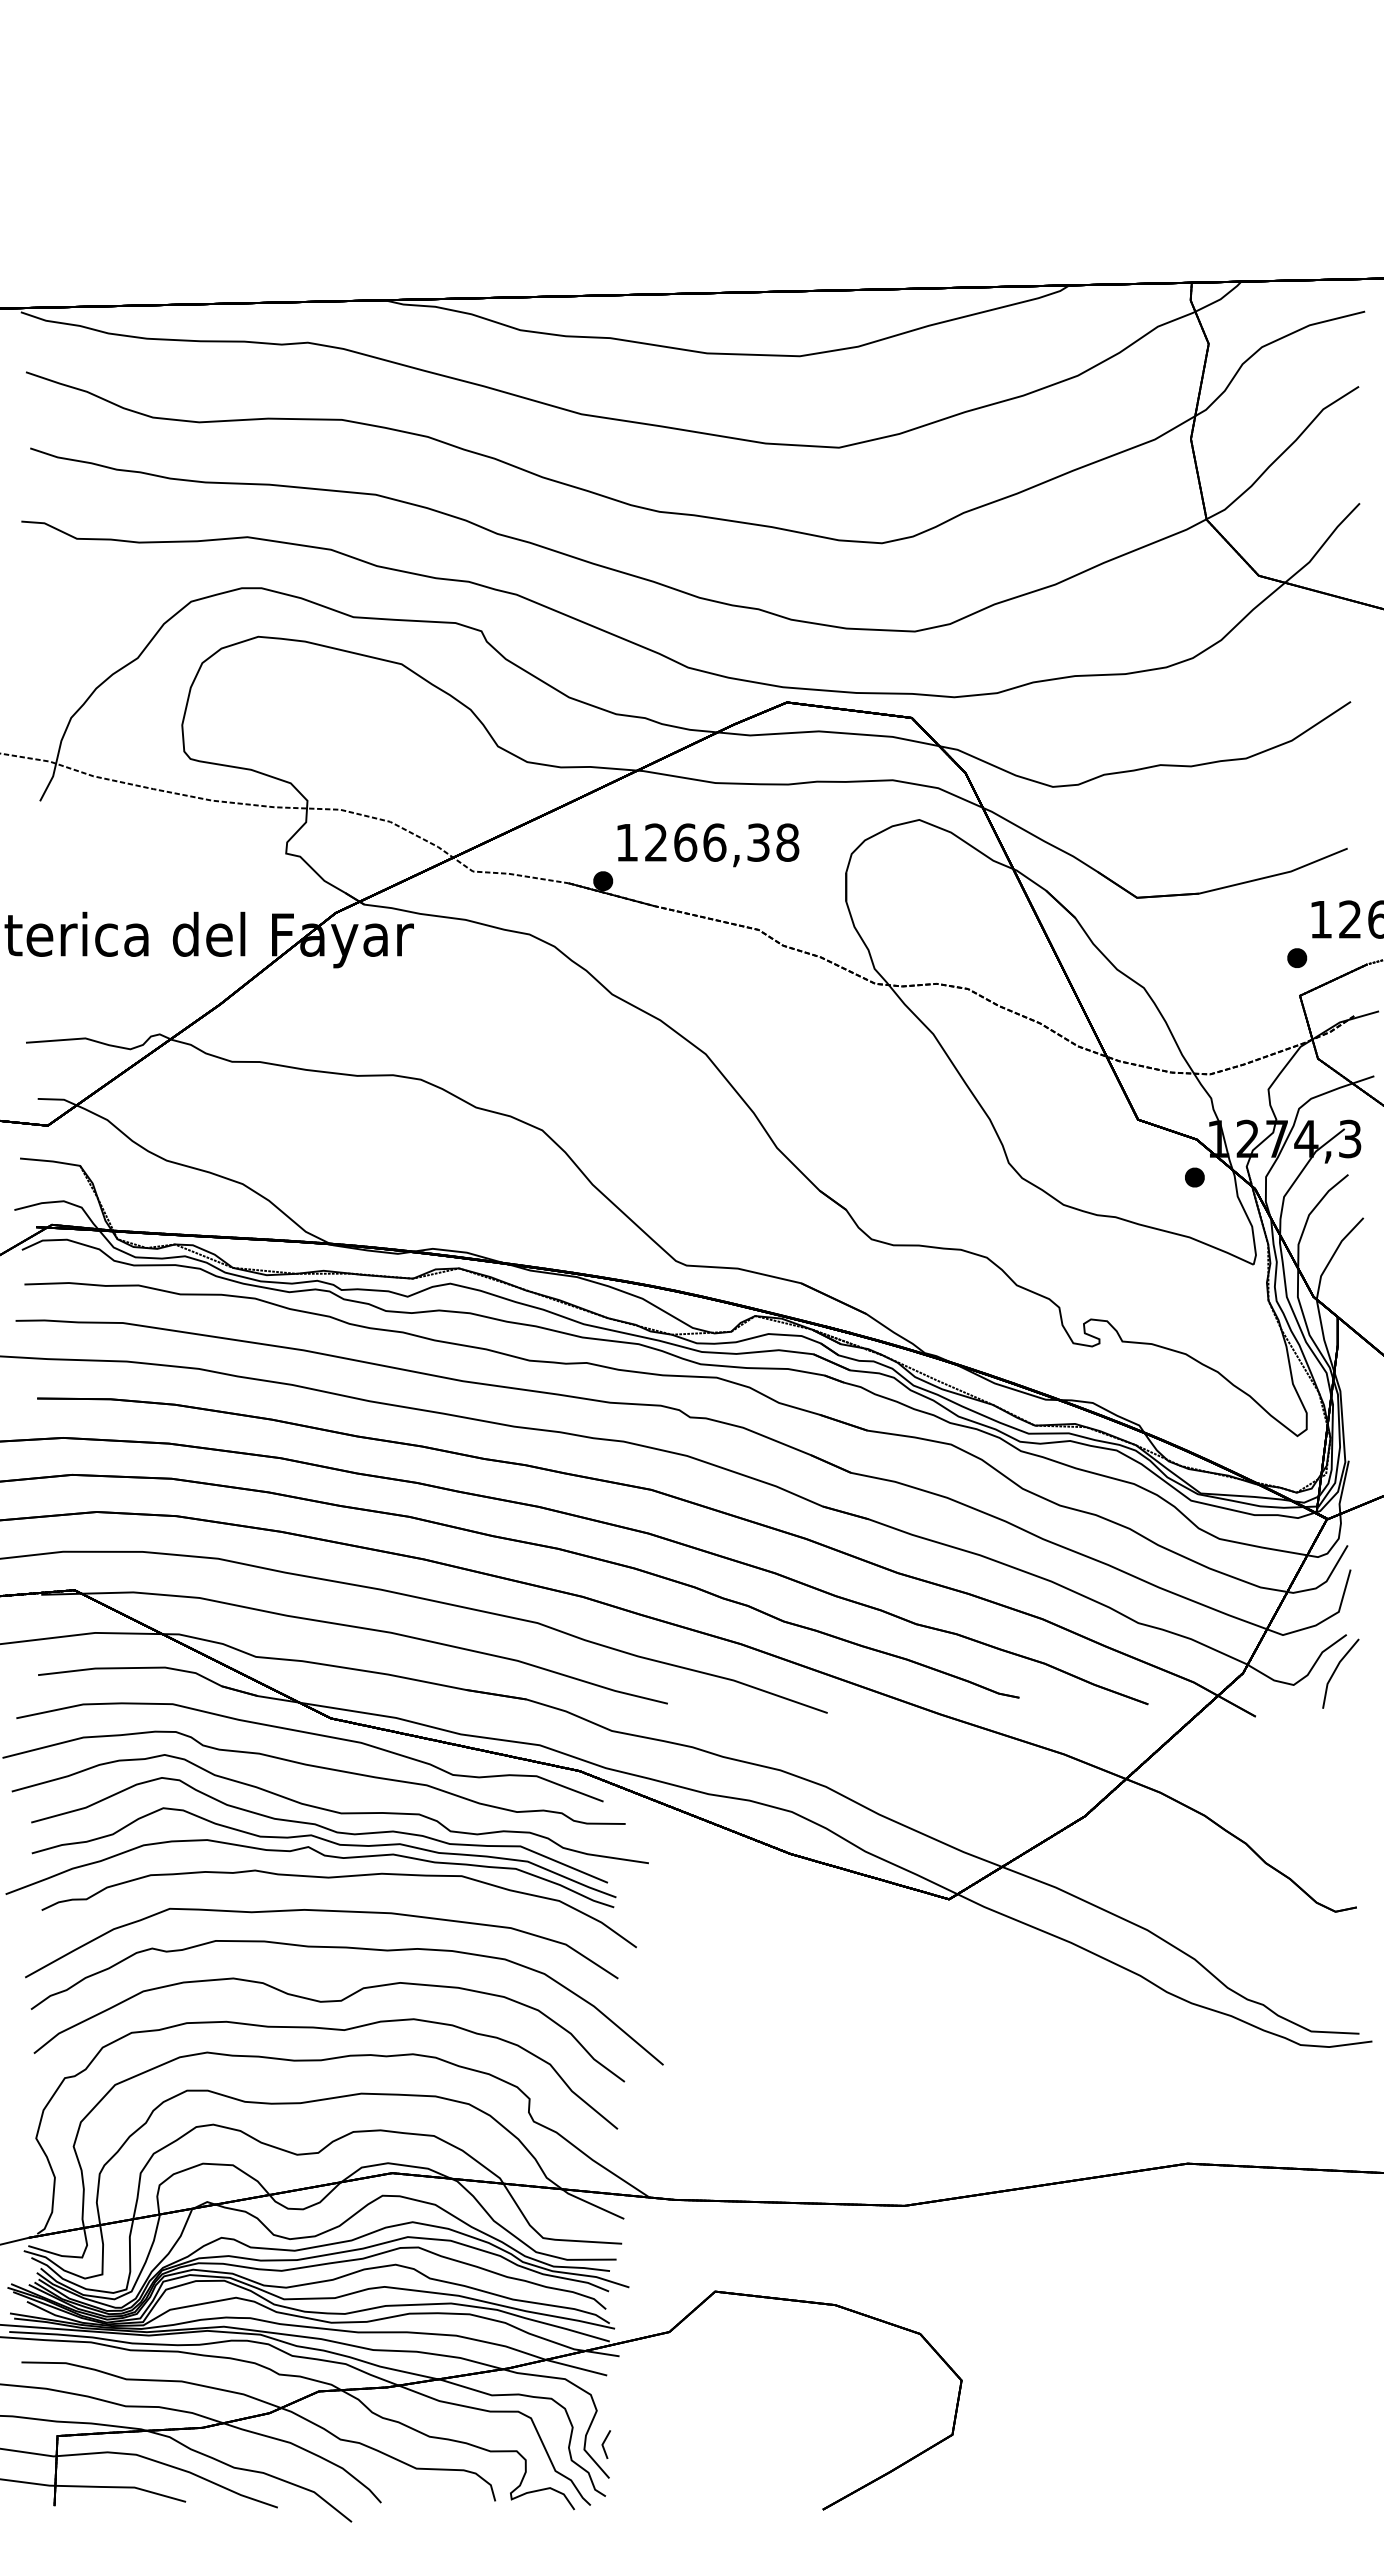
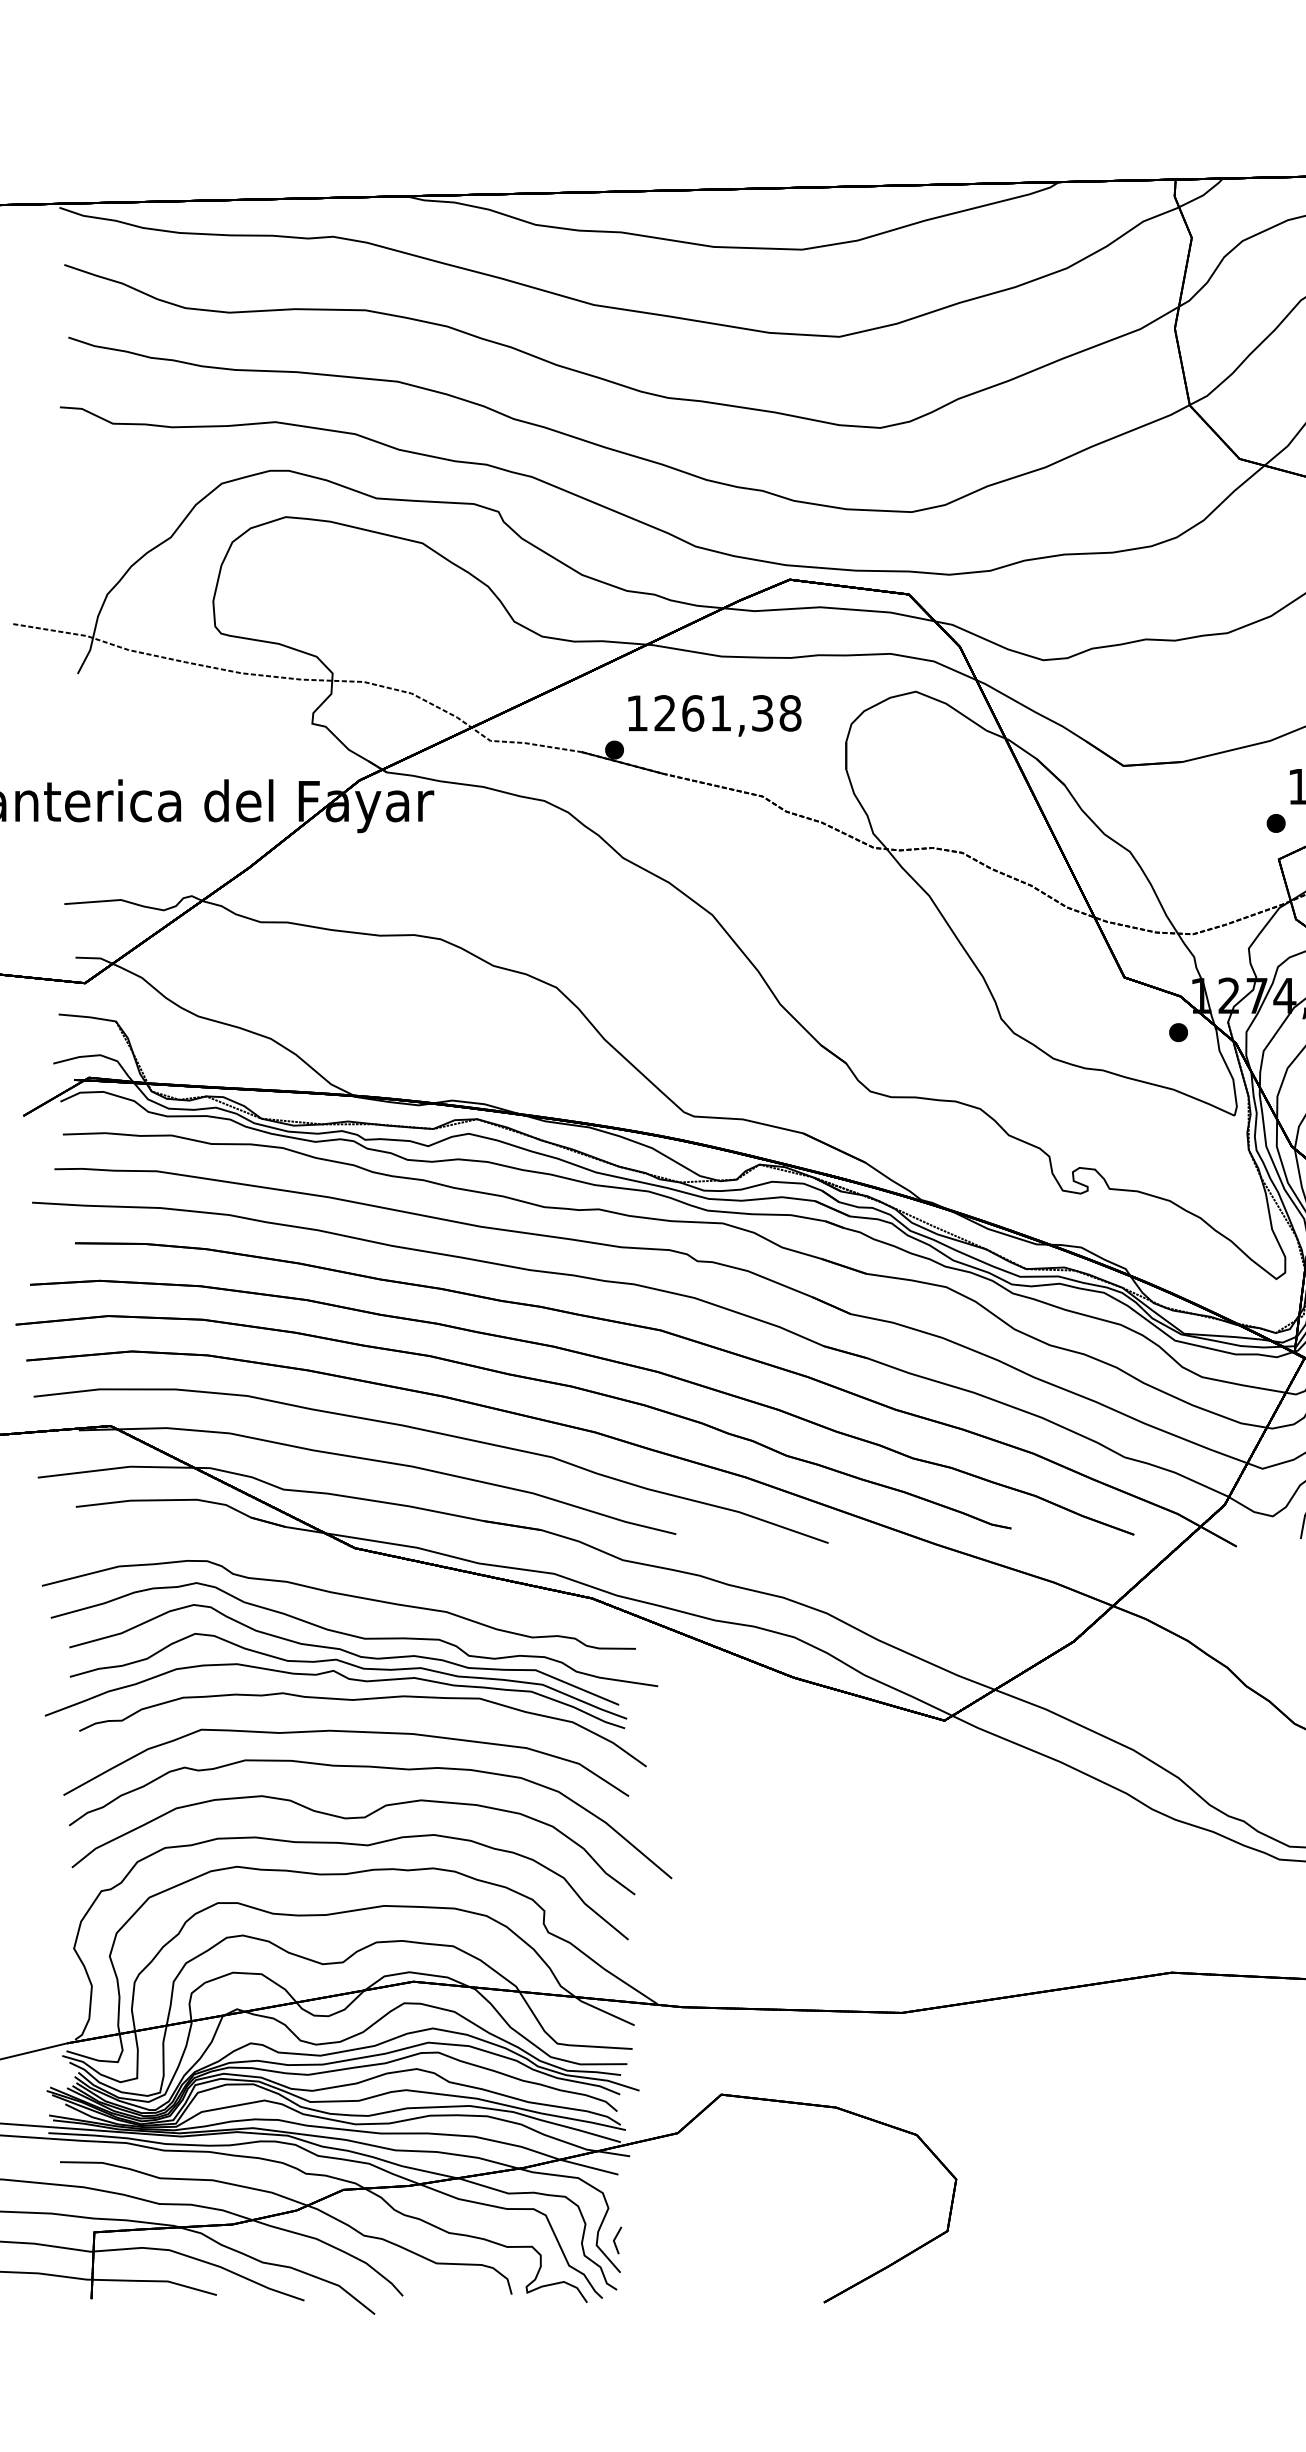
text: (714, 842) -> (720, 713), 1266,38 -> 1261,38
part: (310, 1734) -> (335, 1563), removed

